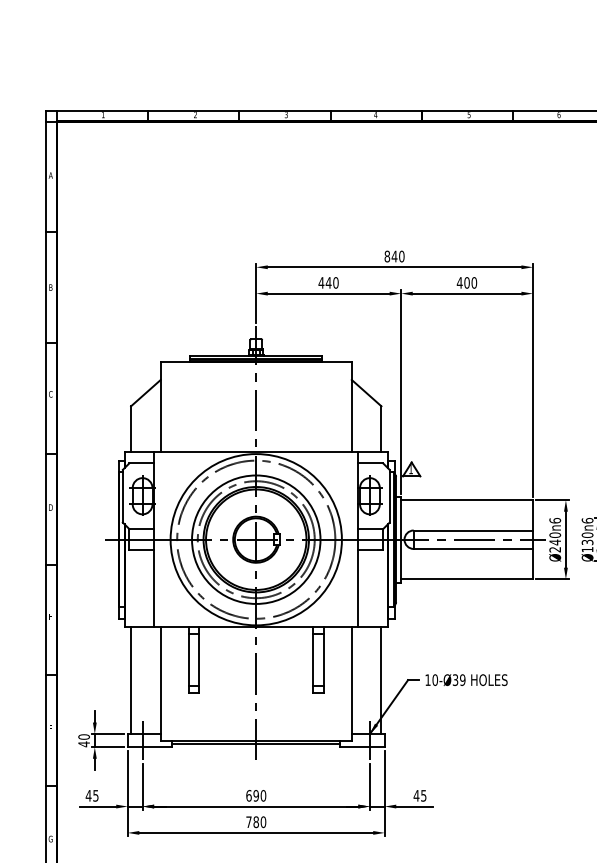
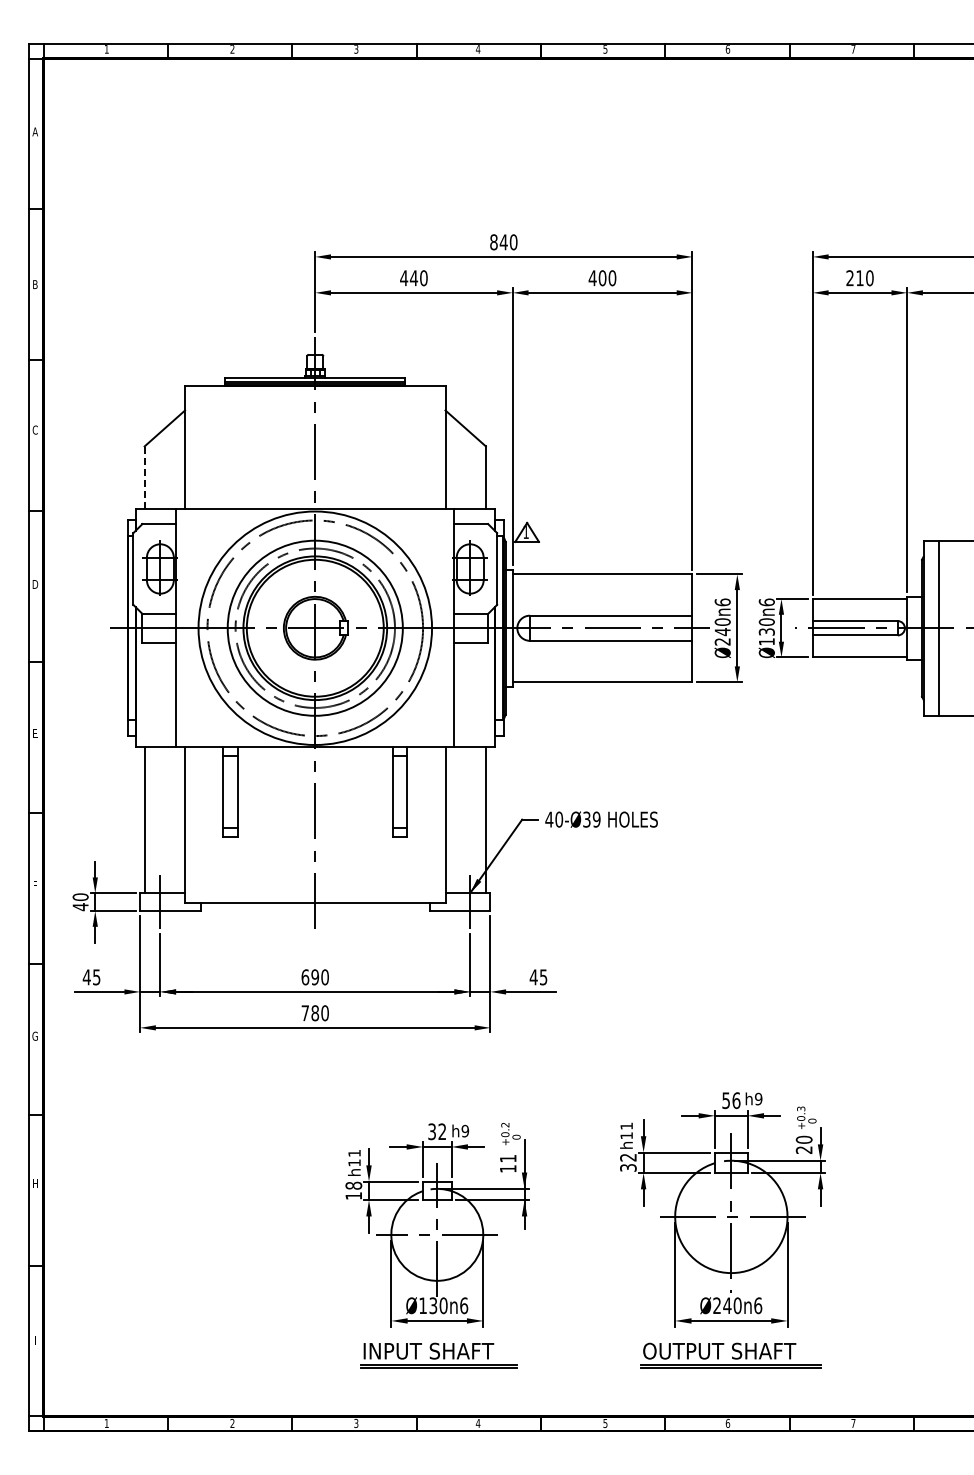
line: (130, 429) -> (144, 477), solid -> dashed
text: (428, 680) -> (549, 819), 10-Ø39 -> 40-Ø39
line: (255, 743) -> (314, 906), removed

